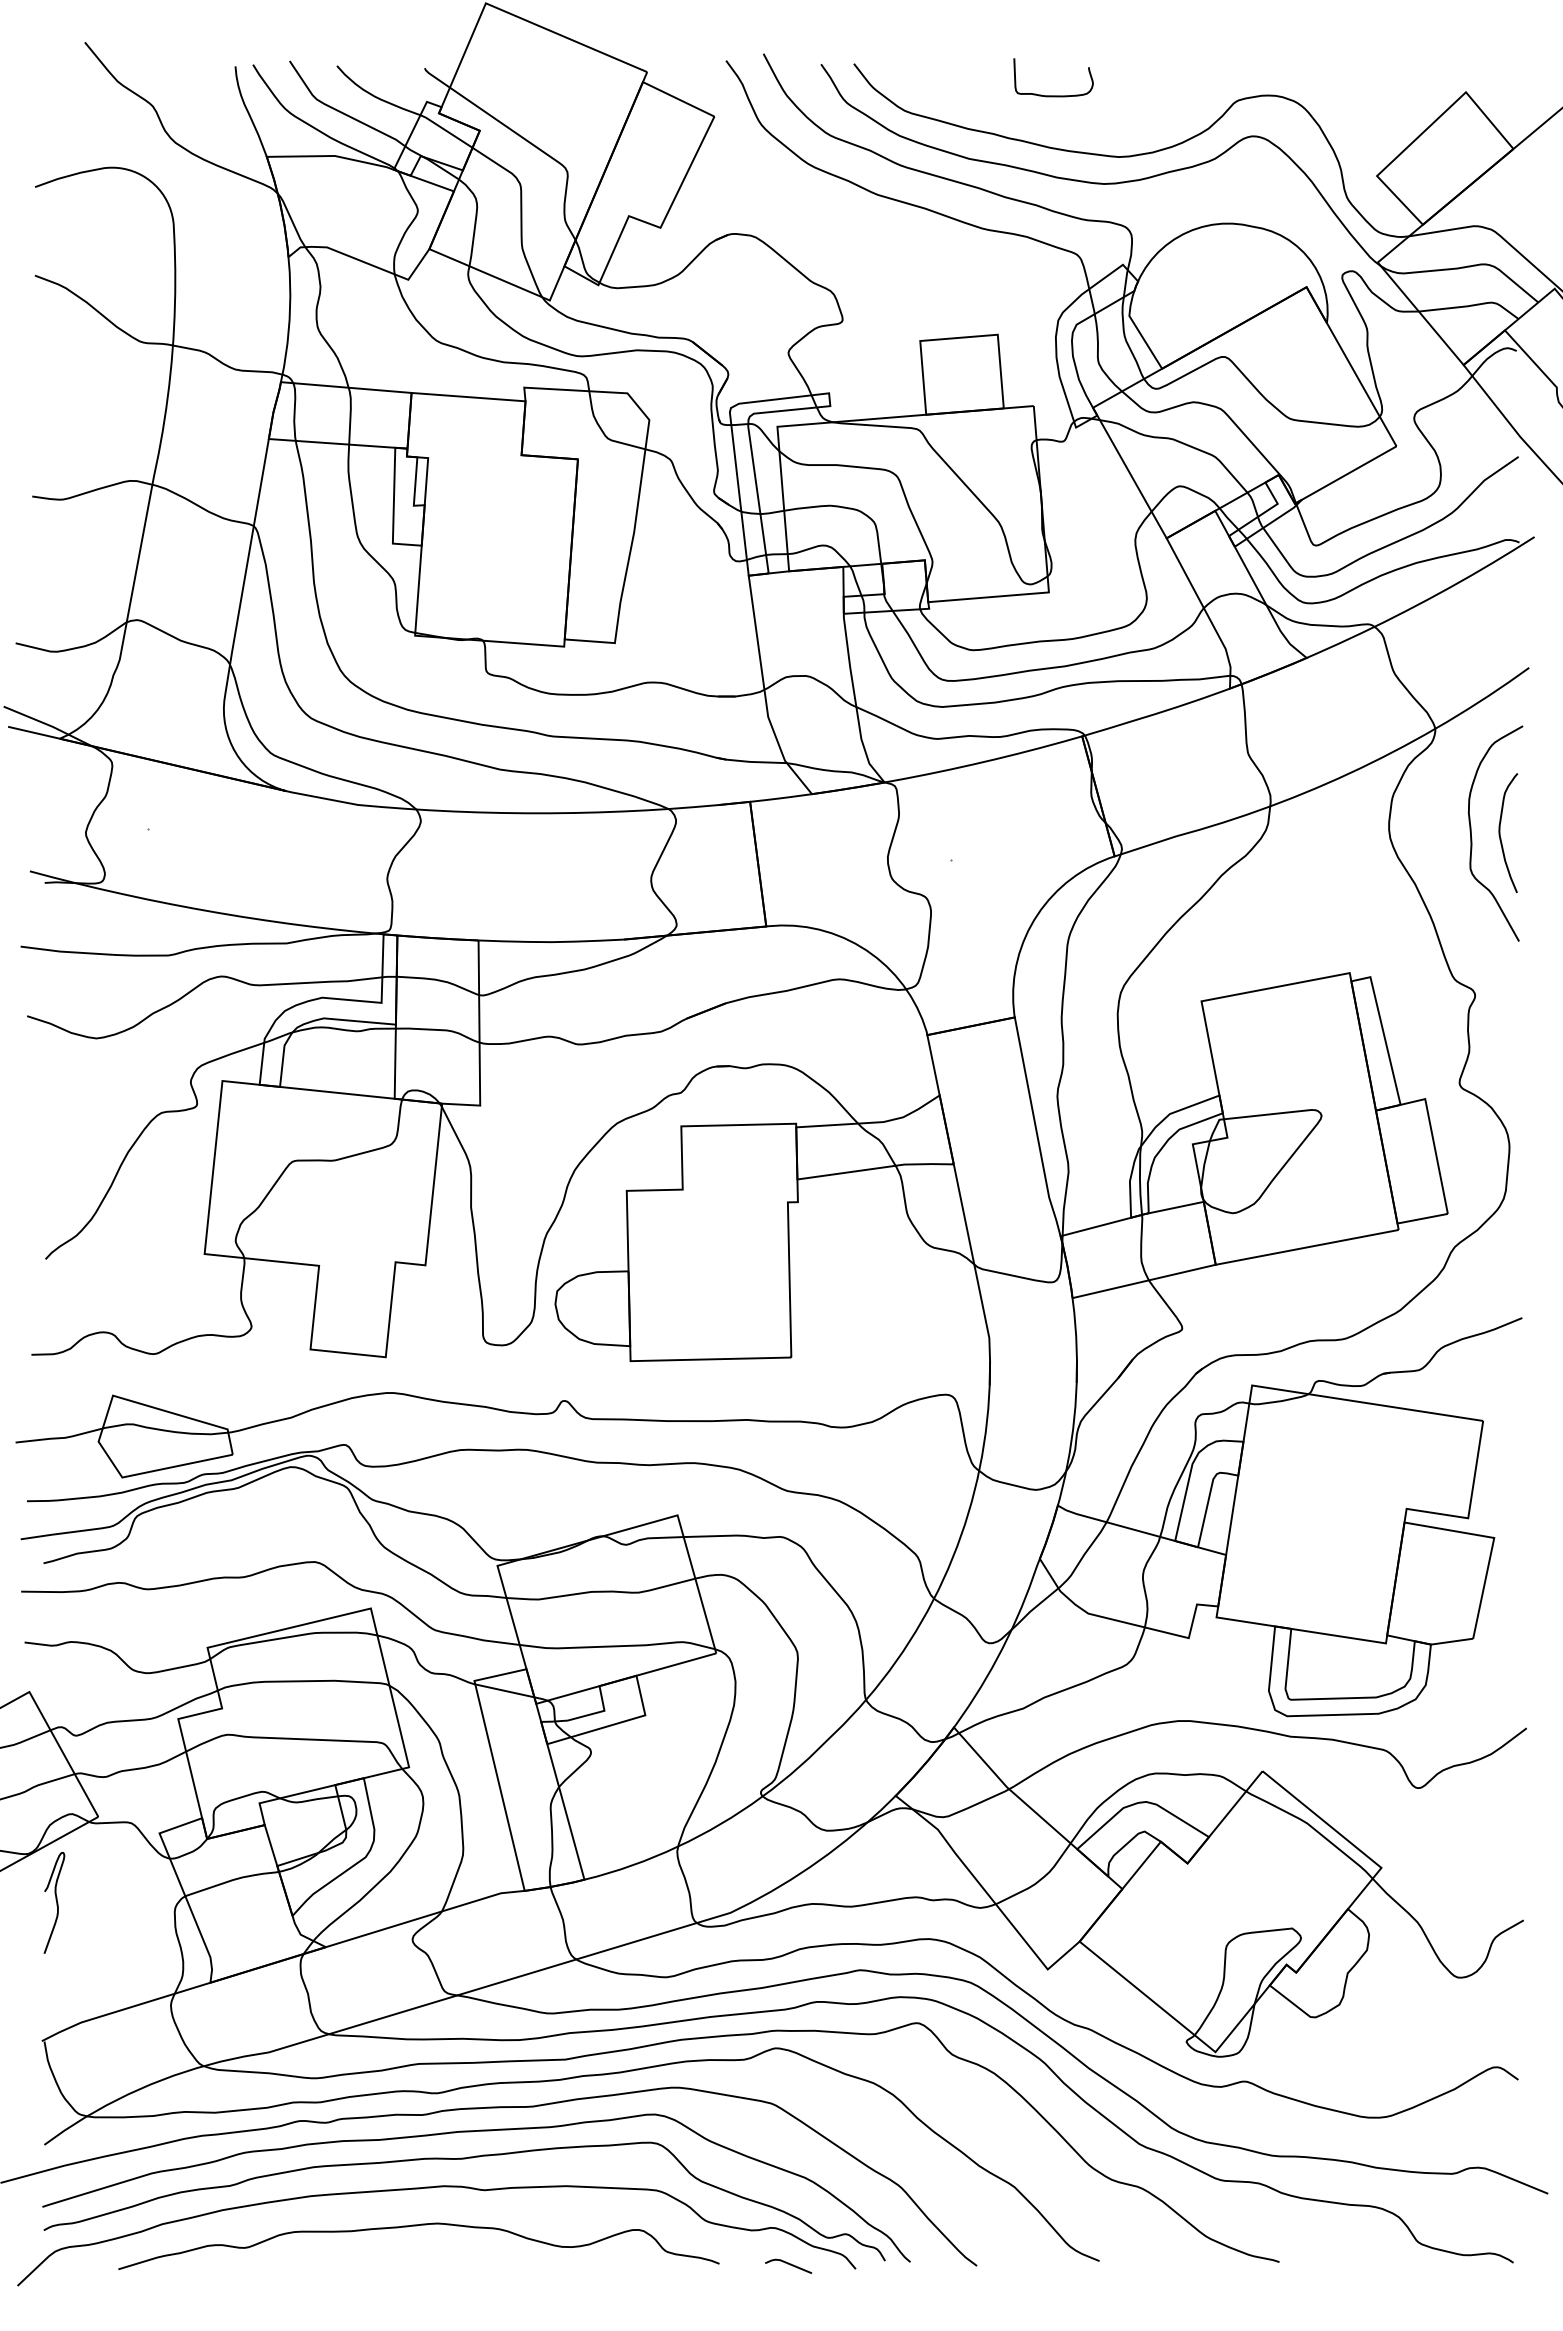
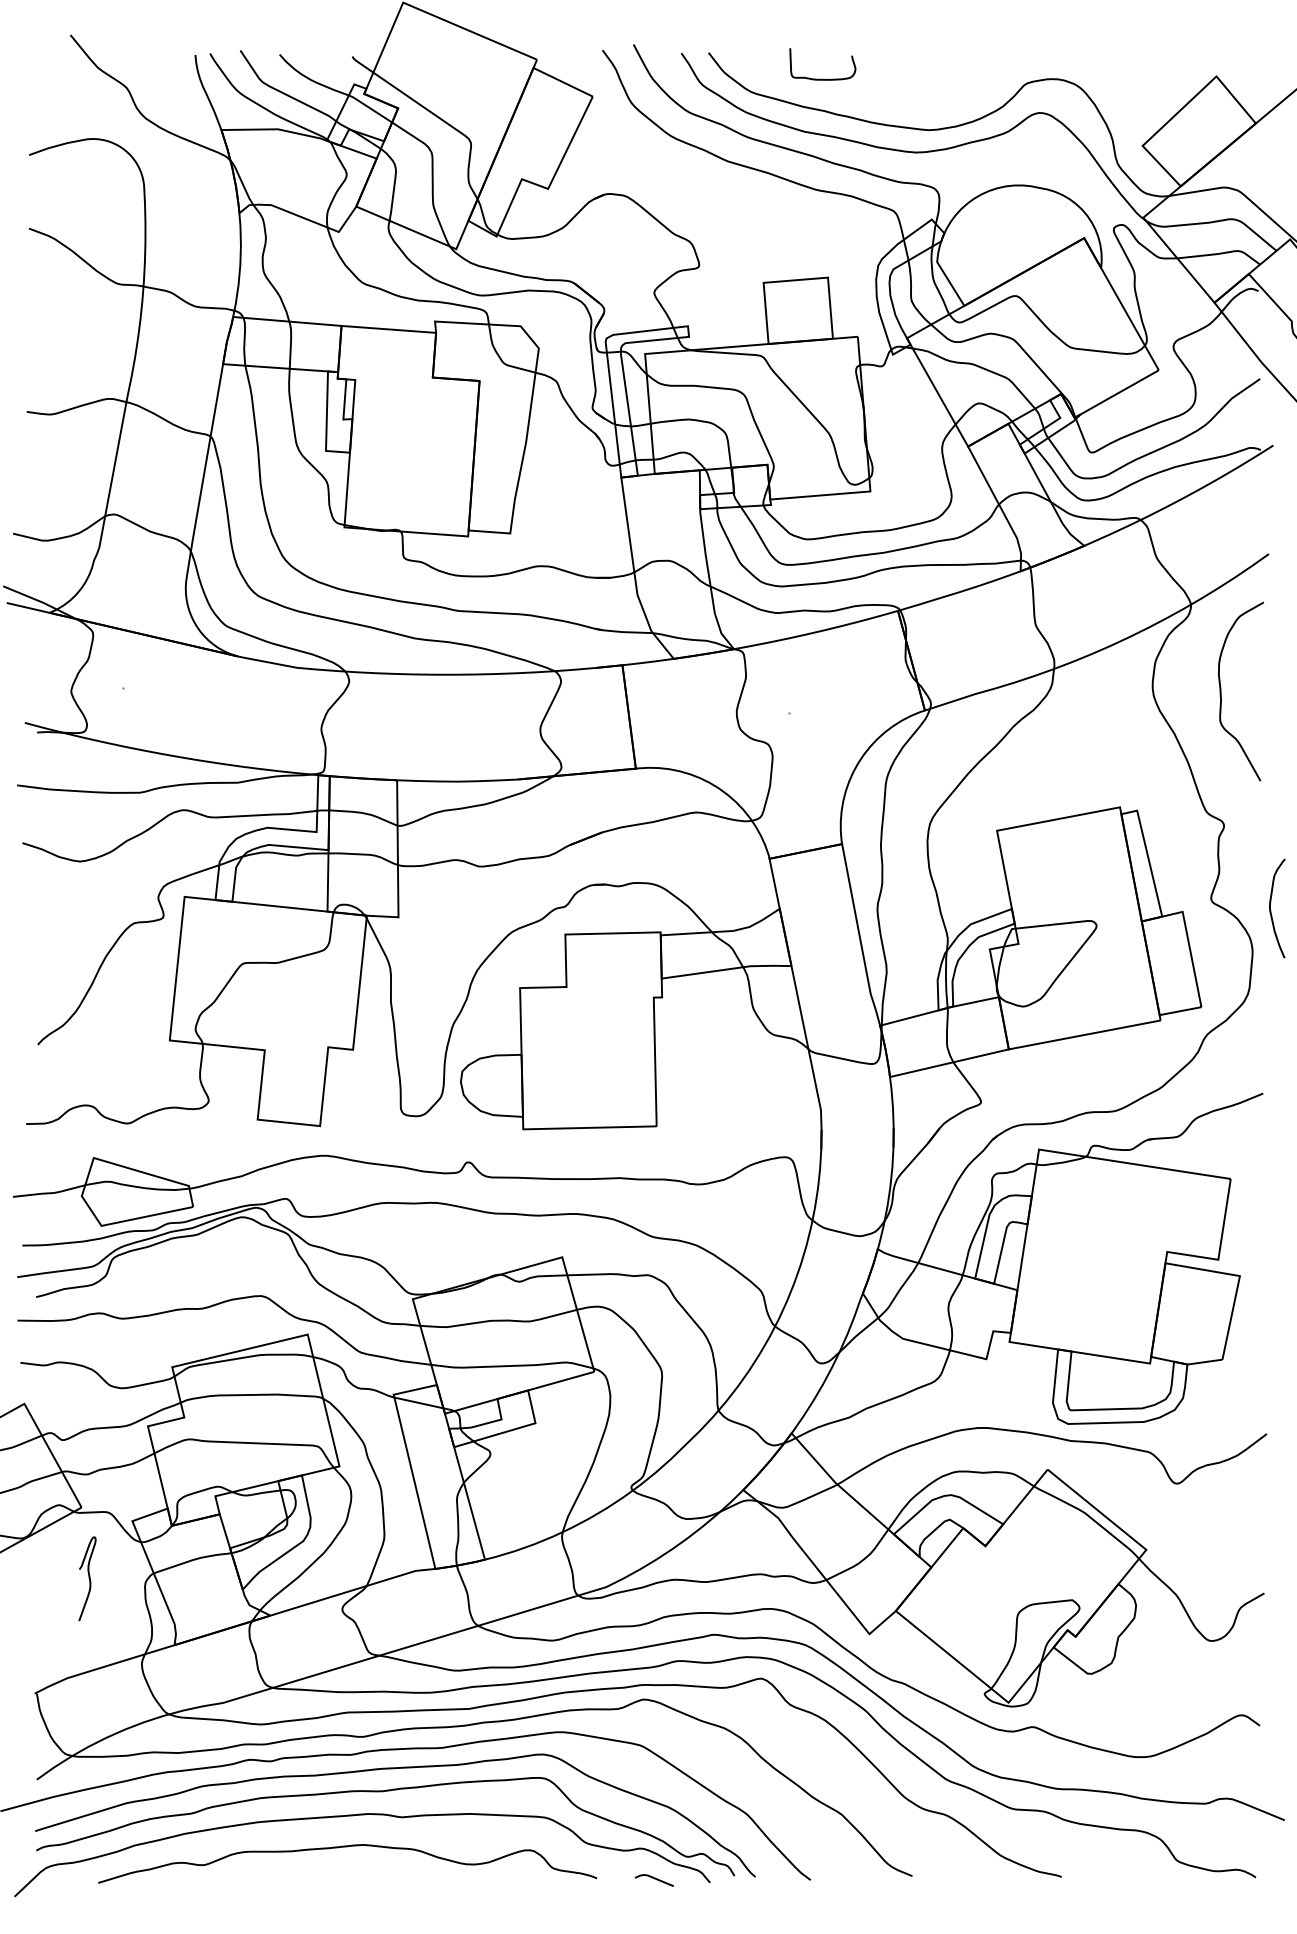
curve: (1053, 95) -> (822, 79), moved
curve: (1500, 832) -> (1270, 908), moved
curve: (56, 1902) -> (89, 1578), moved

